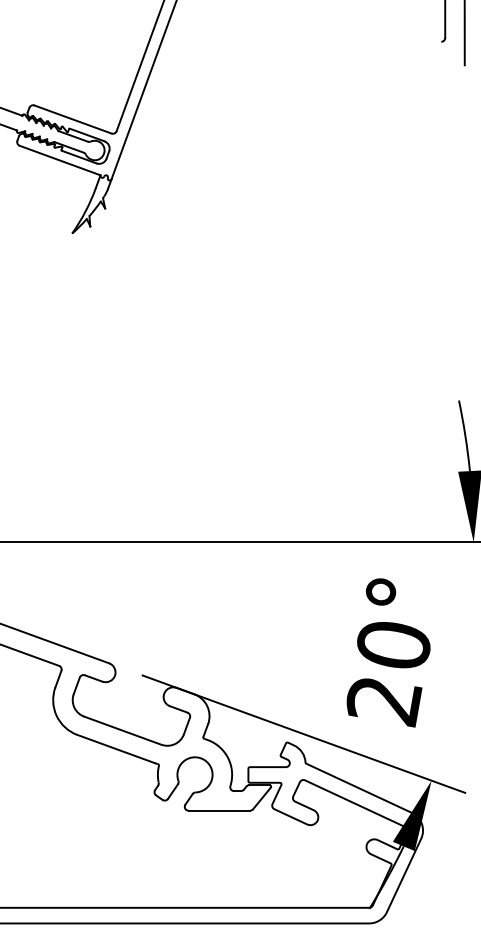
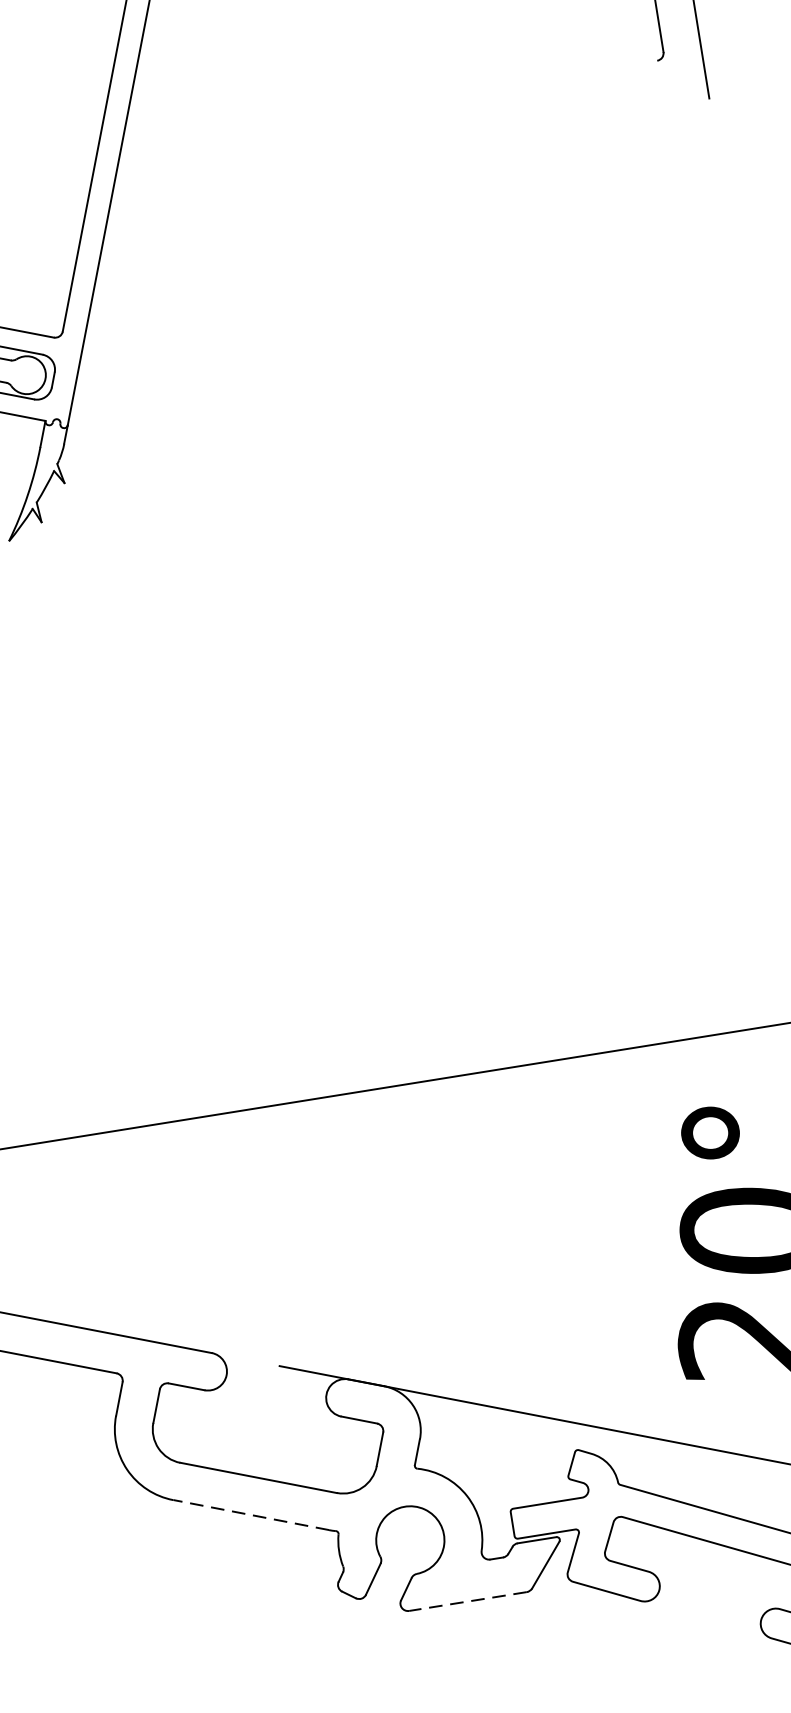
line: (116, 749) -> (252, 1515), solid -> dashed
line: (219, 810) -> (468, 1601), solid -> dashed

